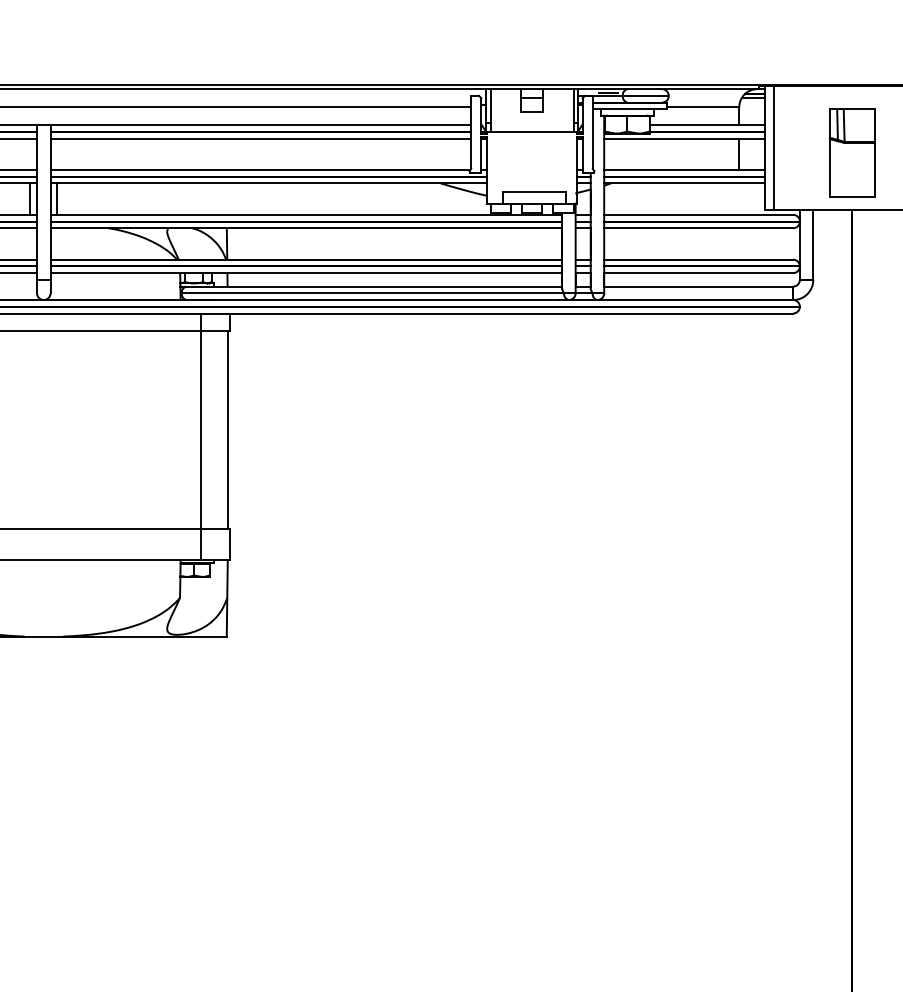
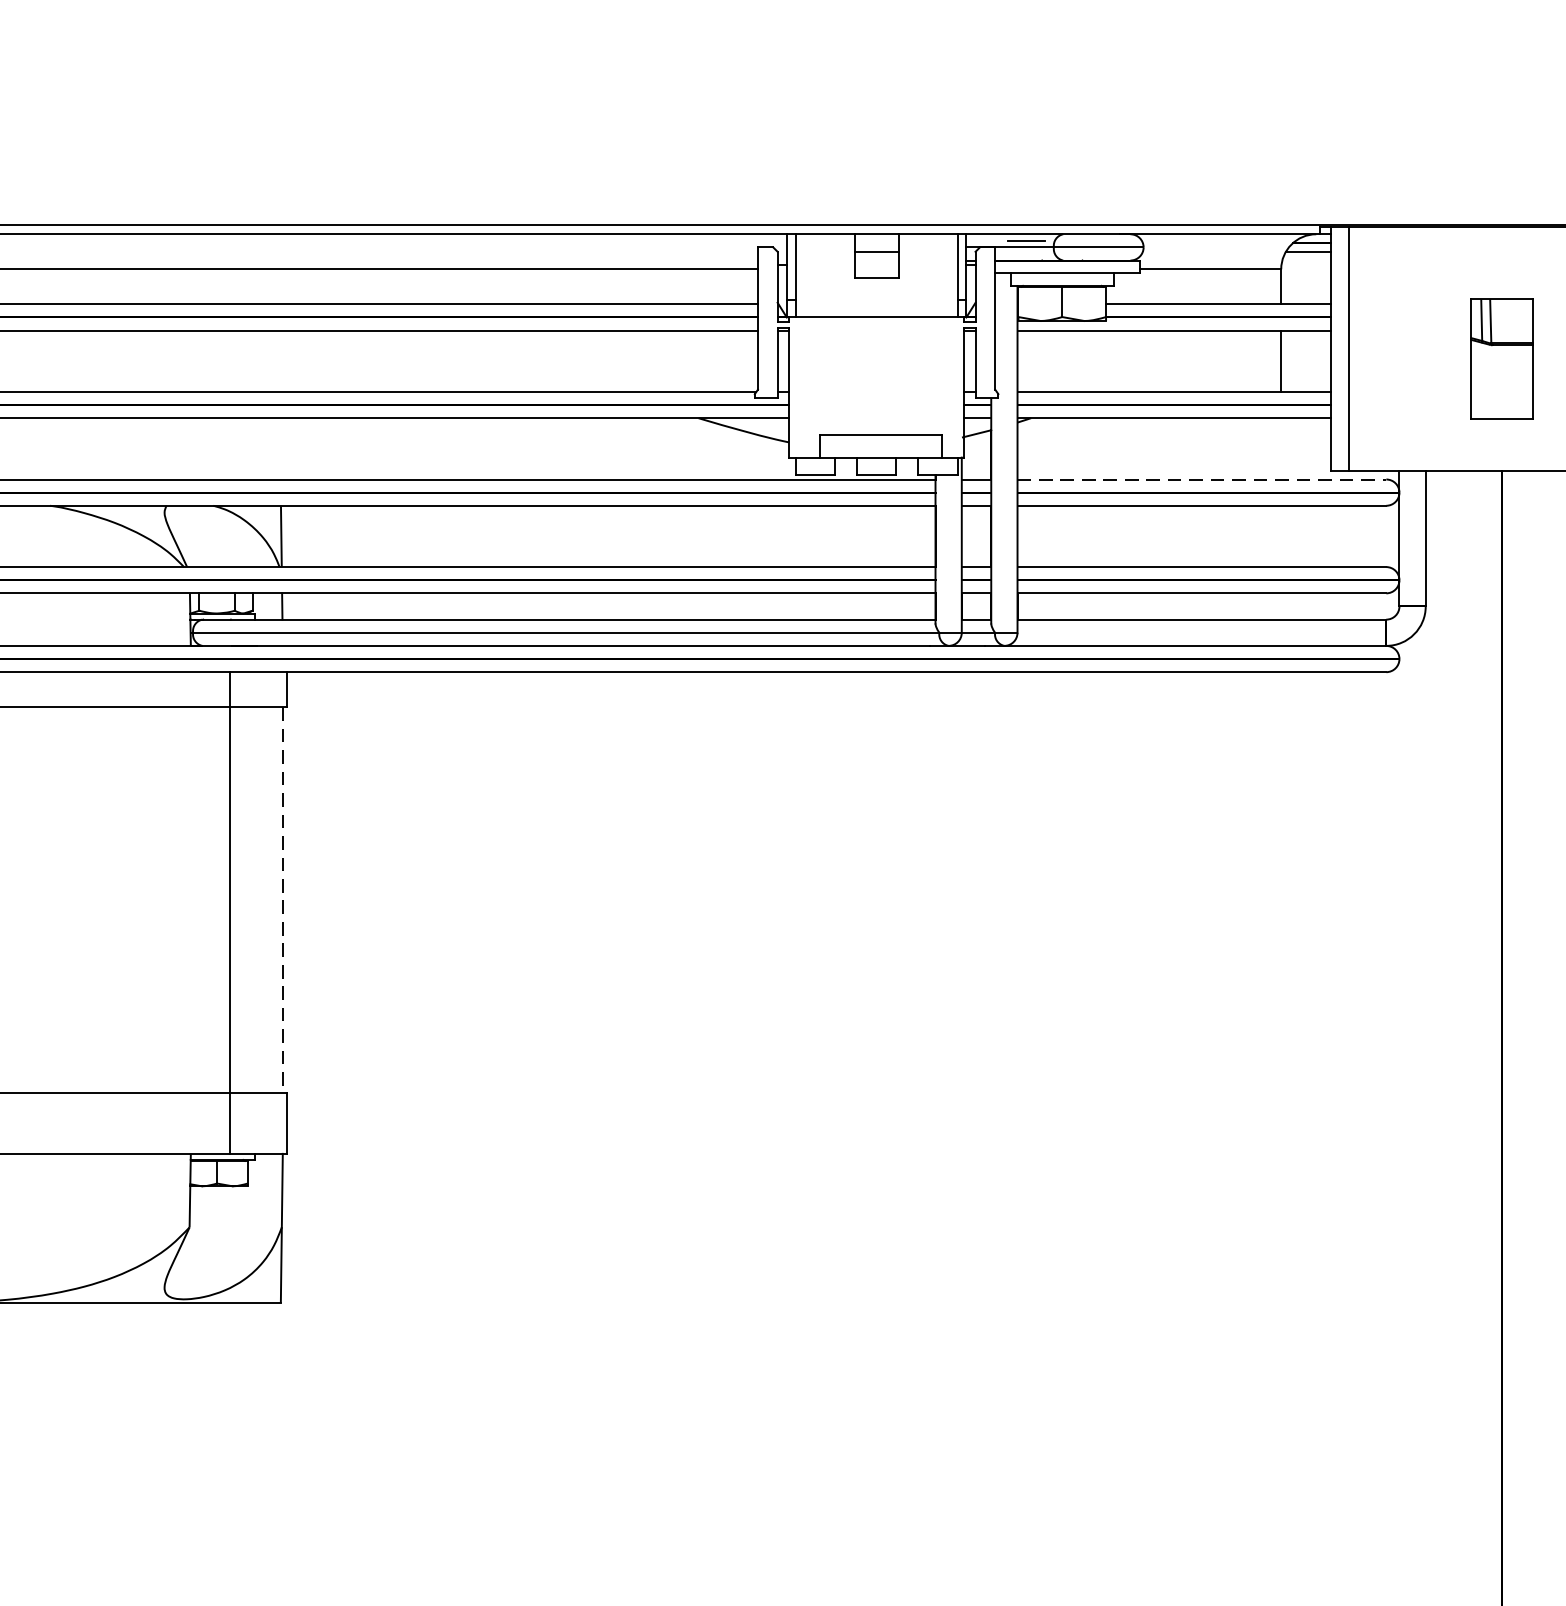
part: (852, 152) -> (1502, 357), size x0.7
line: (699, 214) -> (1203, 478), solid -> dashed
line: (227, 430) -> (282, 900), solid -> dashed

